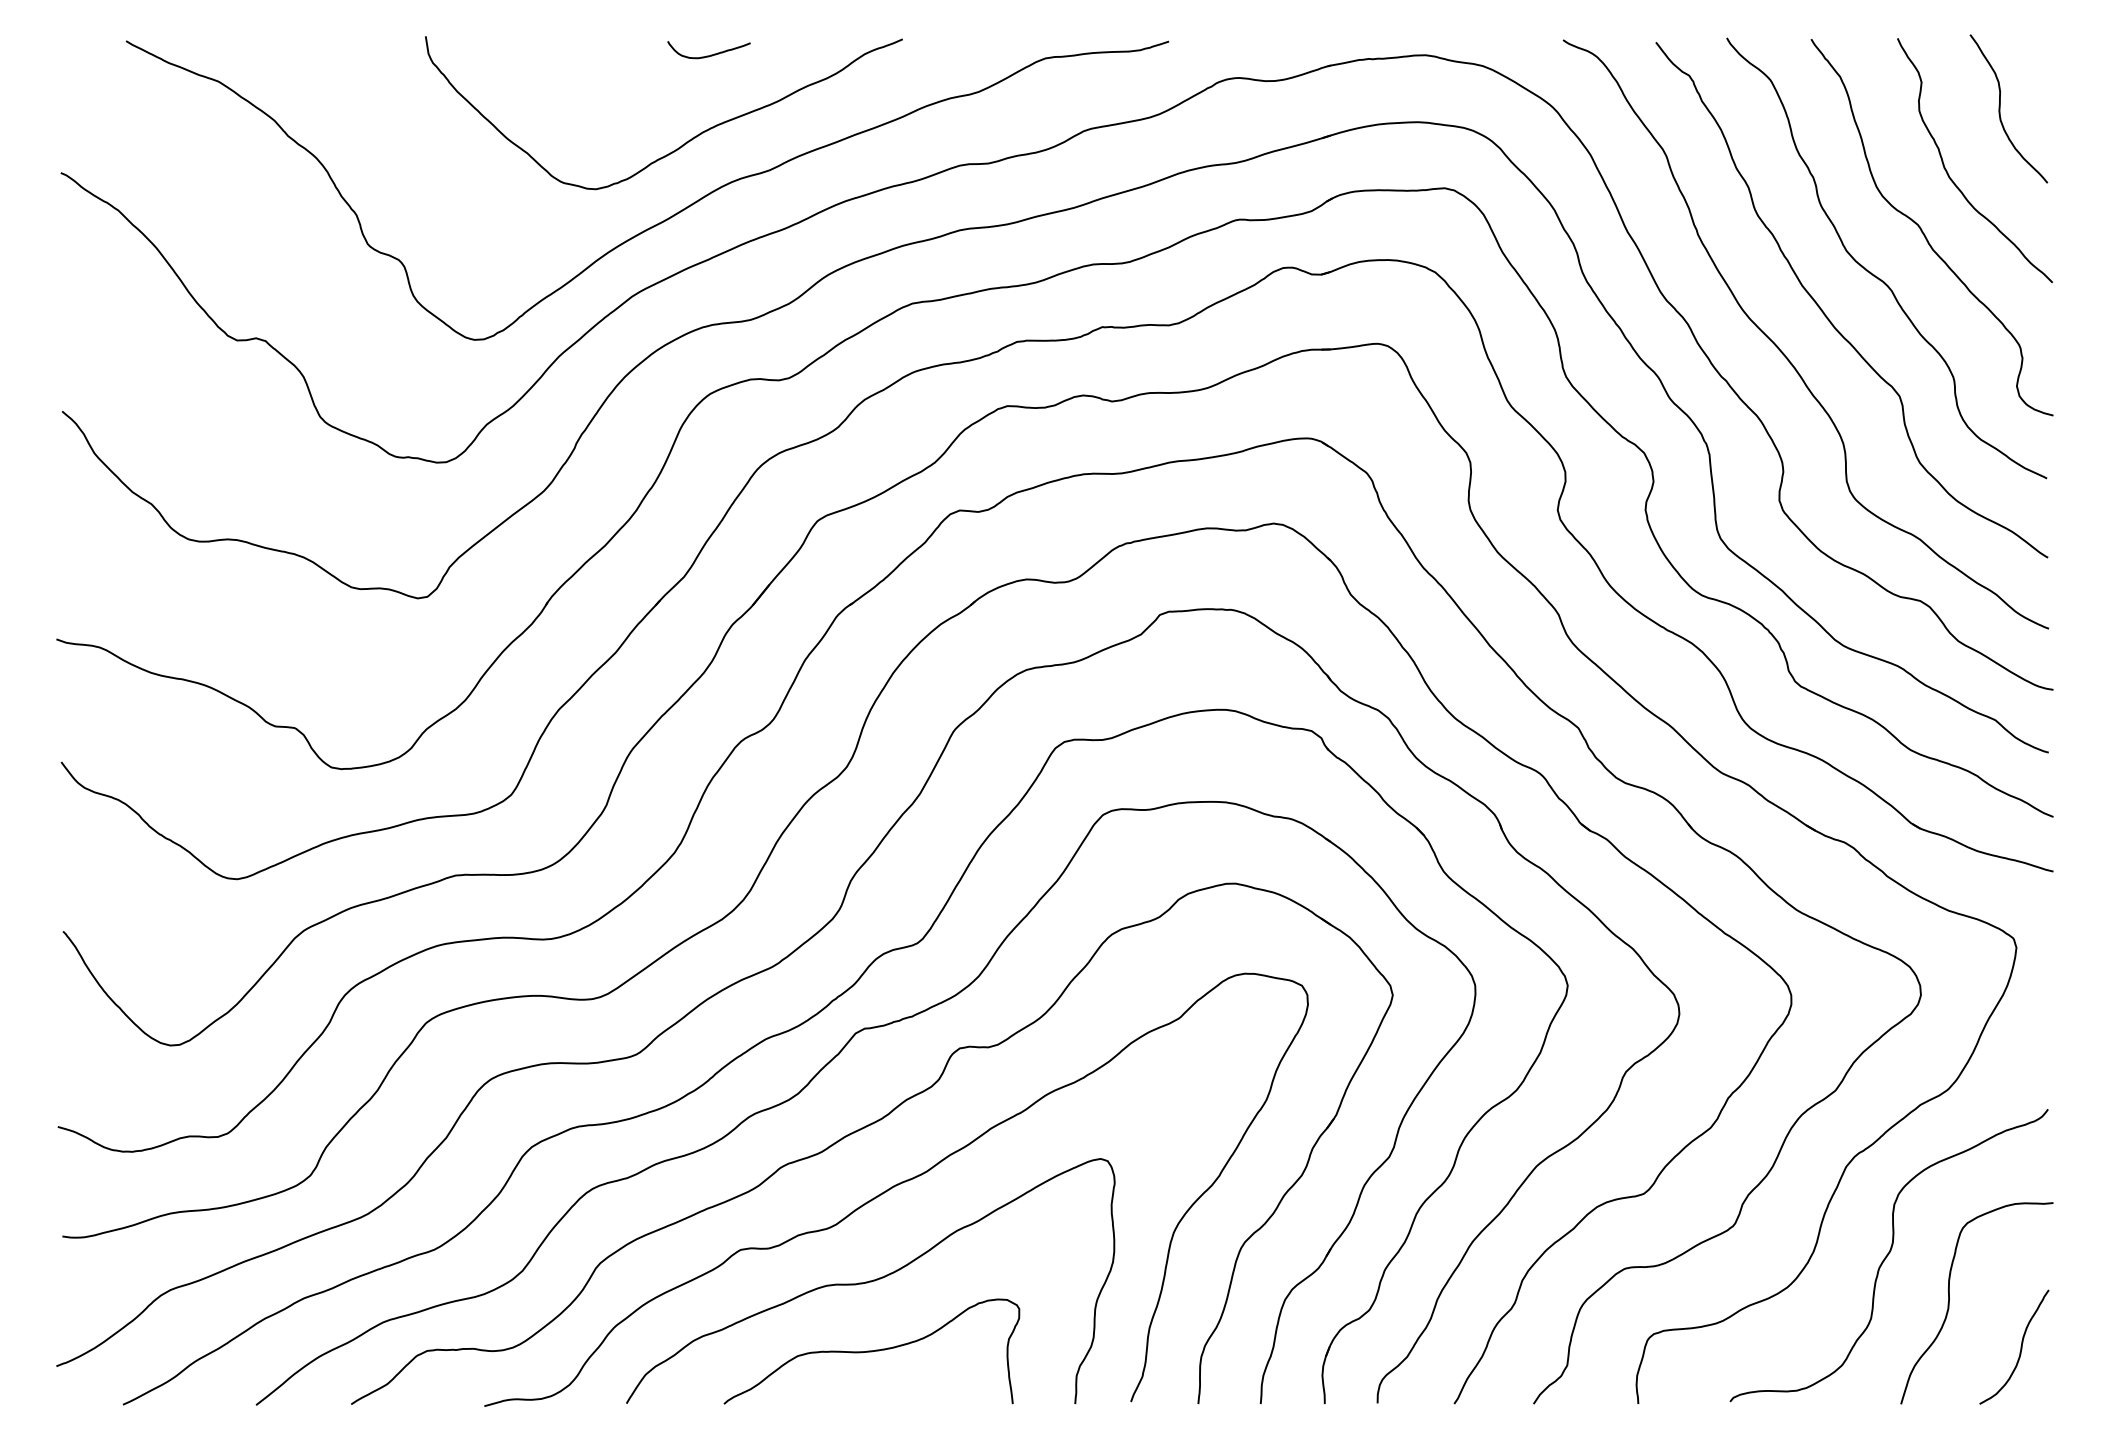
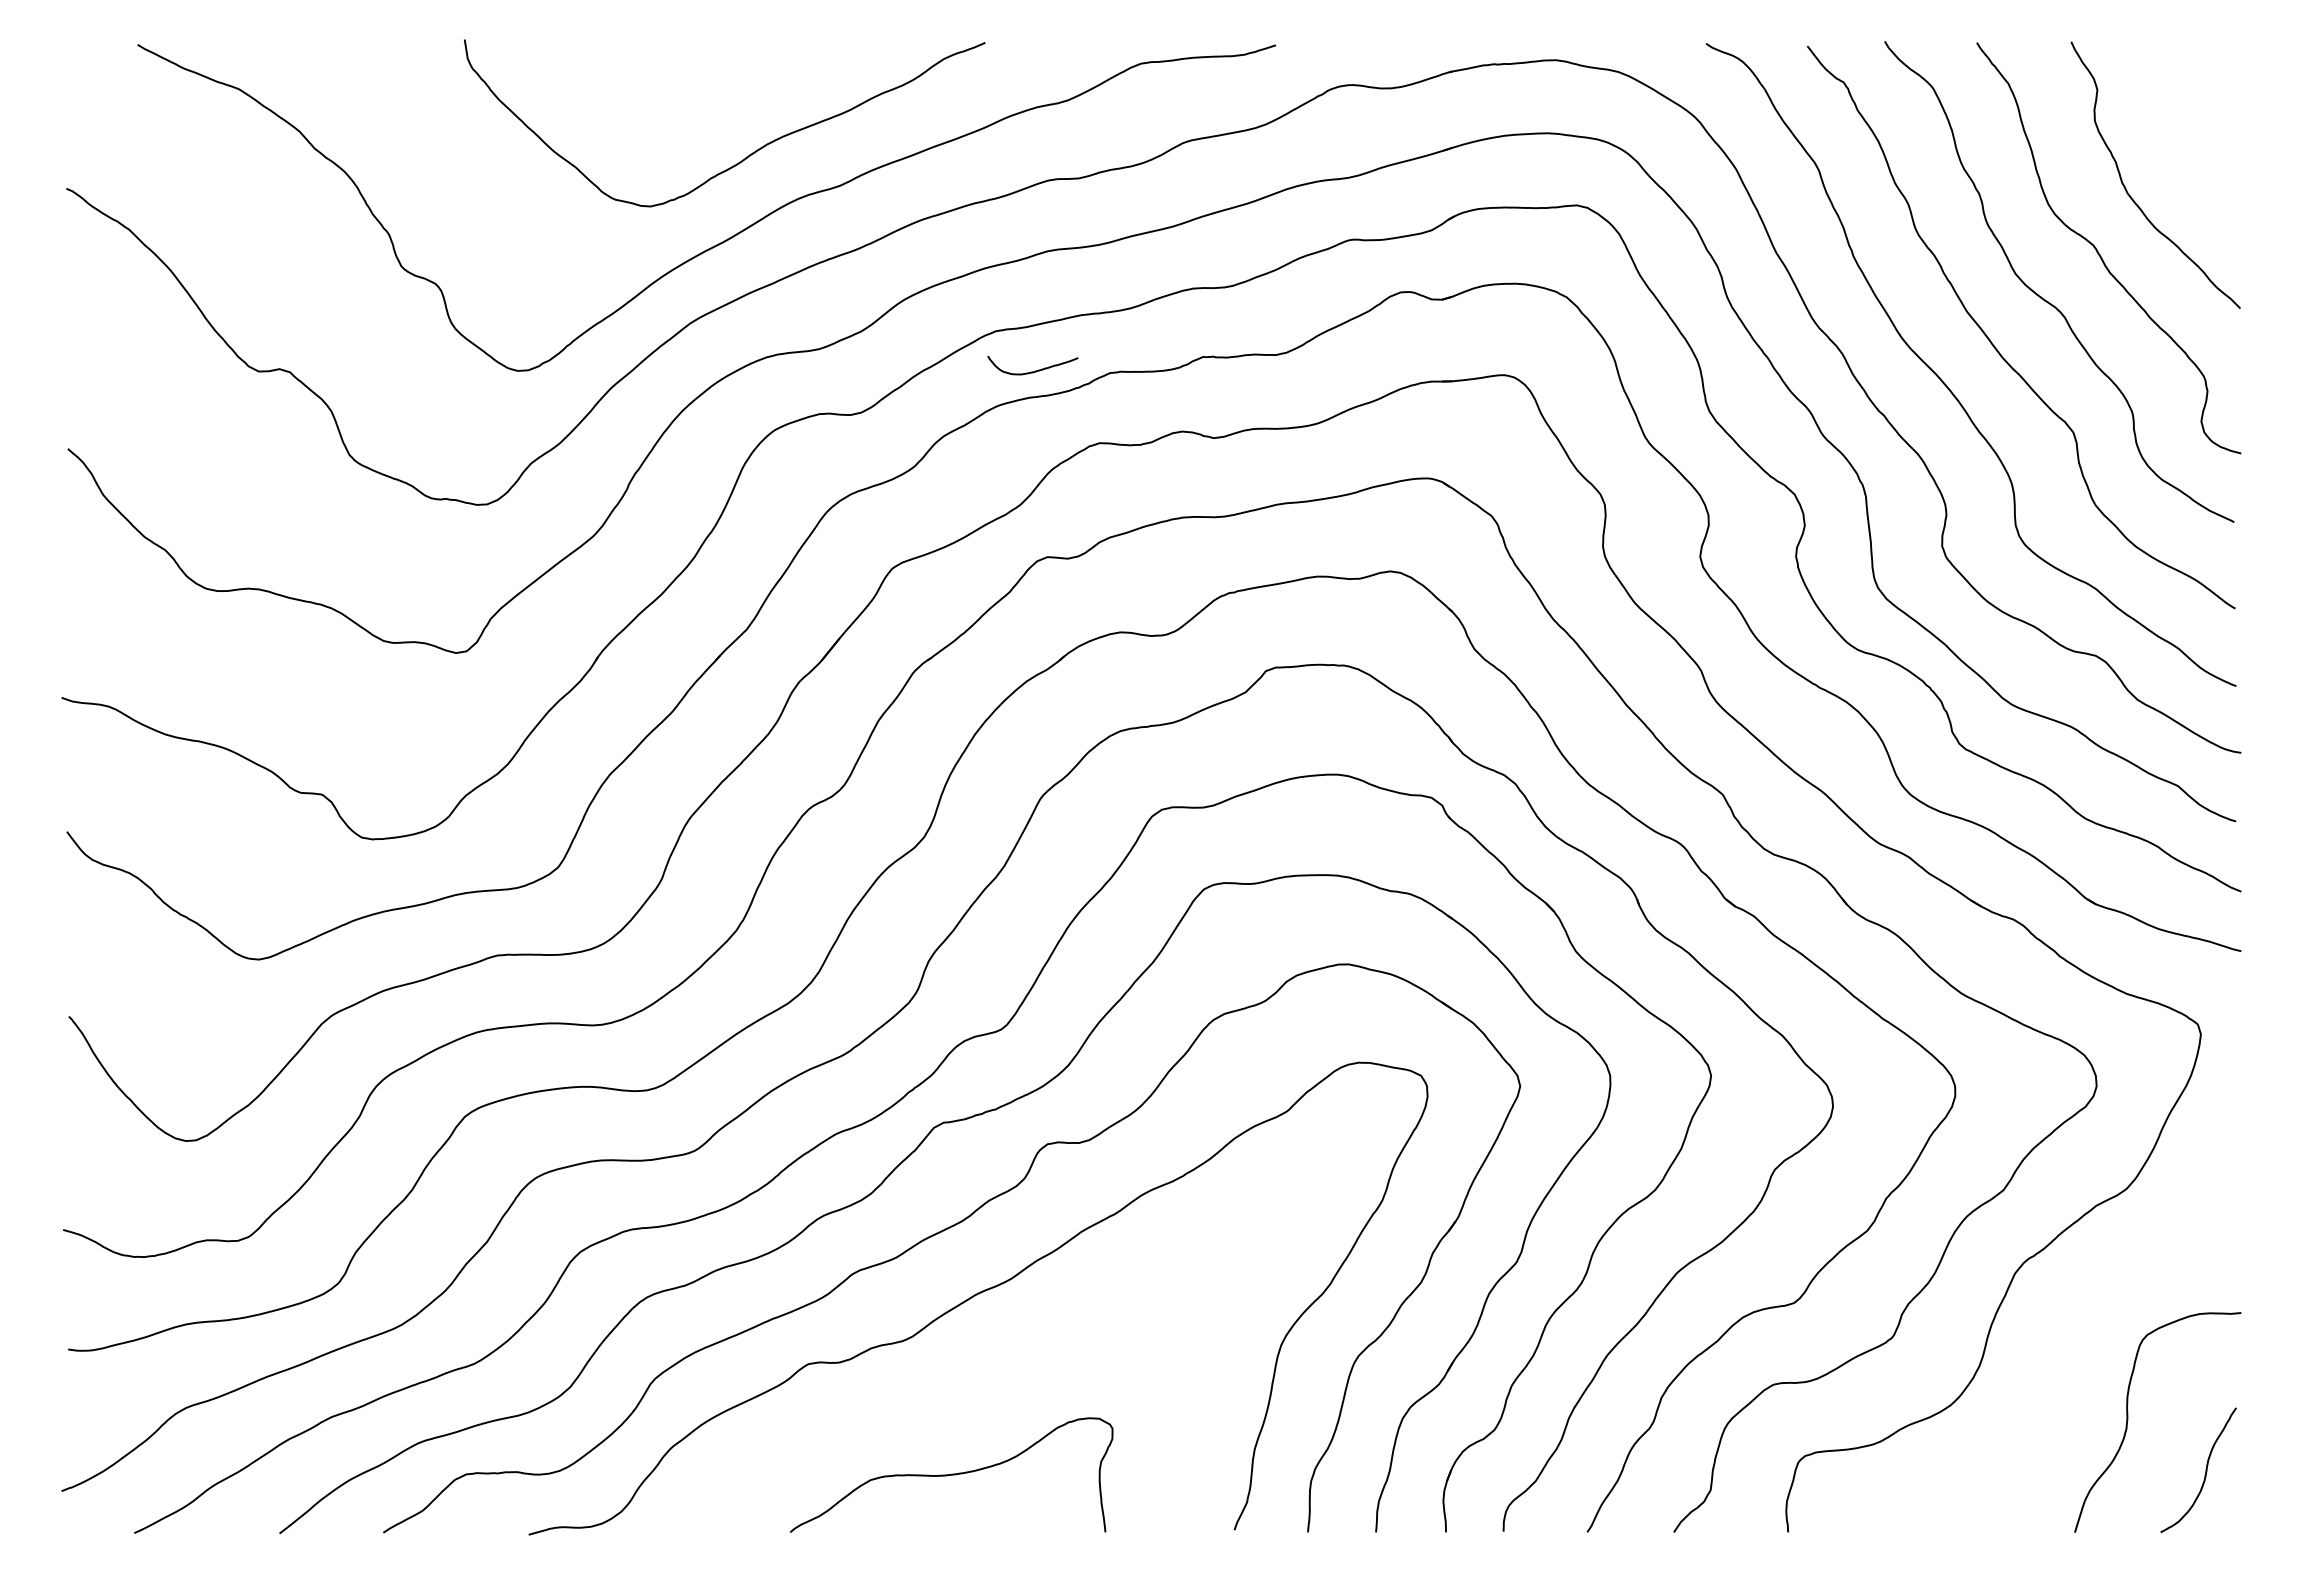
curve: (711, 54) -> (1035, 370), moved
curve: (2000, 108) -> (2183, 118), removed
curve: (1888, 1254) -> (2061, 1369), removed
curve: (870, 1281) -> (950, 1398), removed

